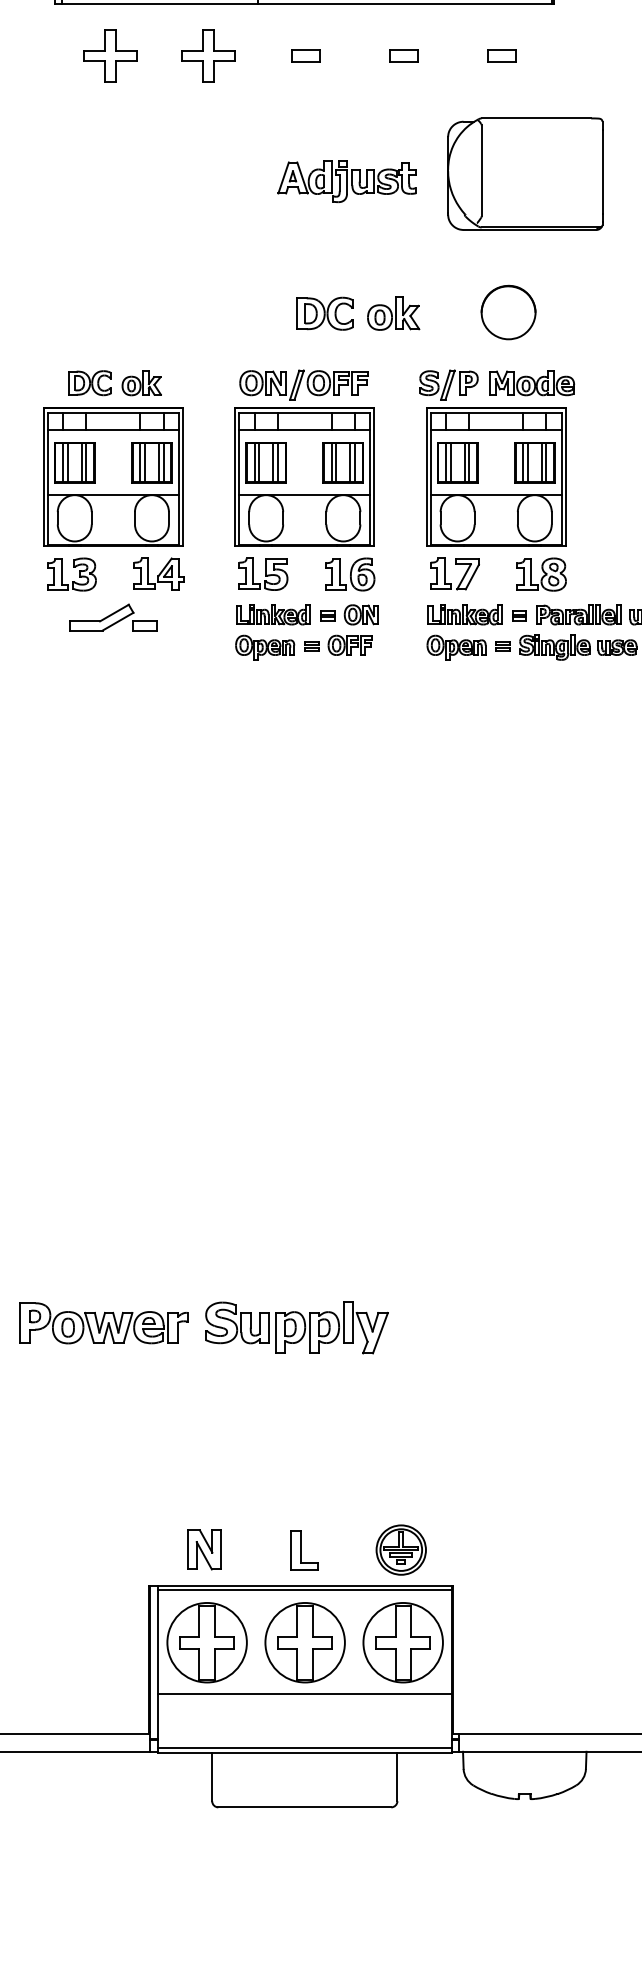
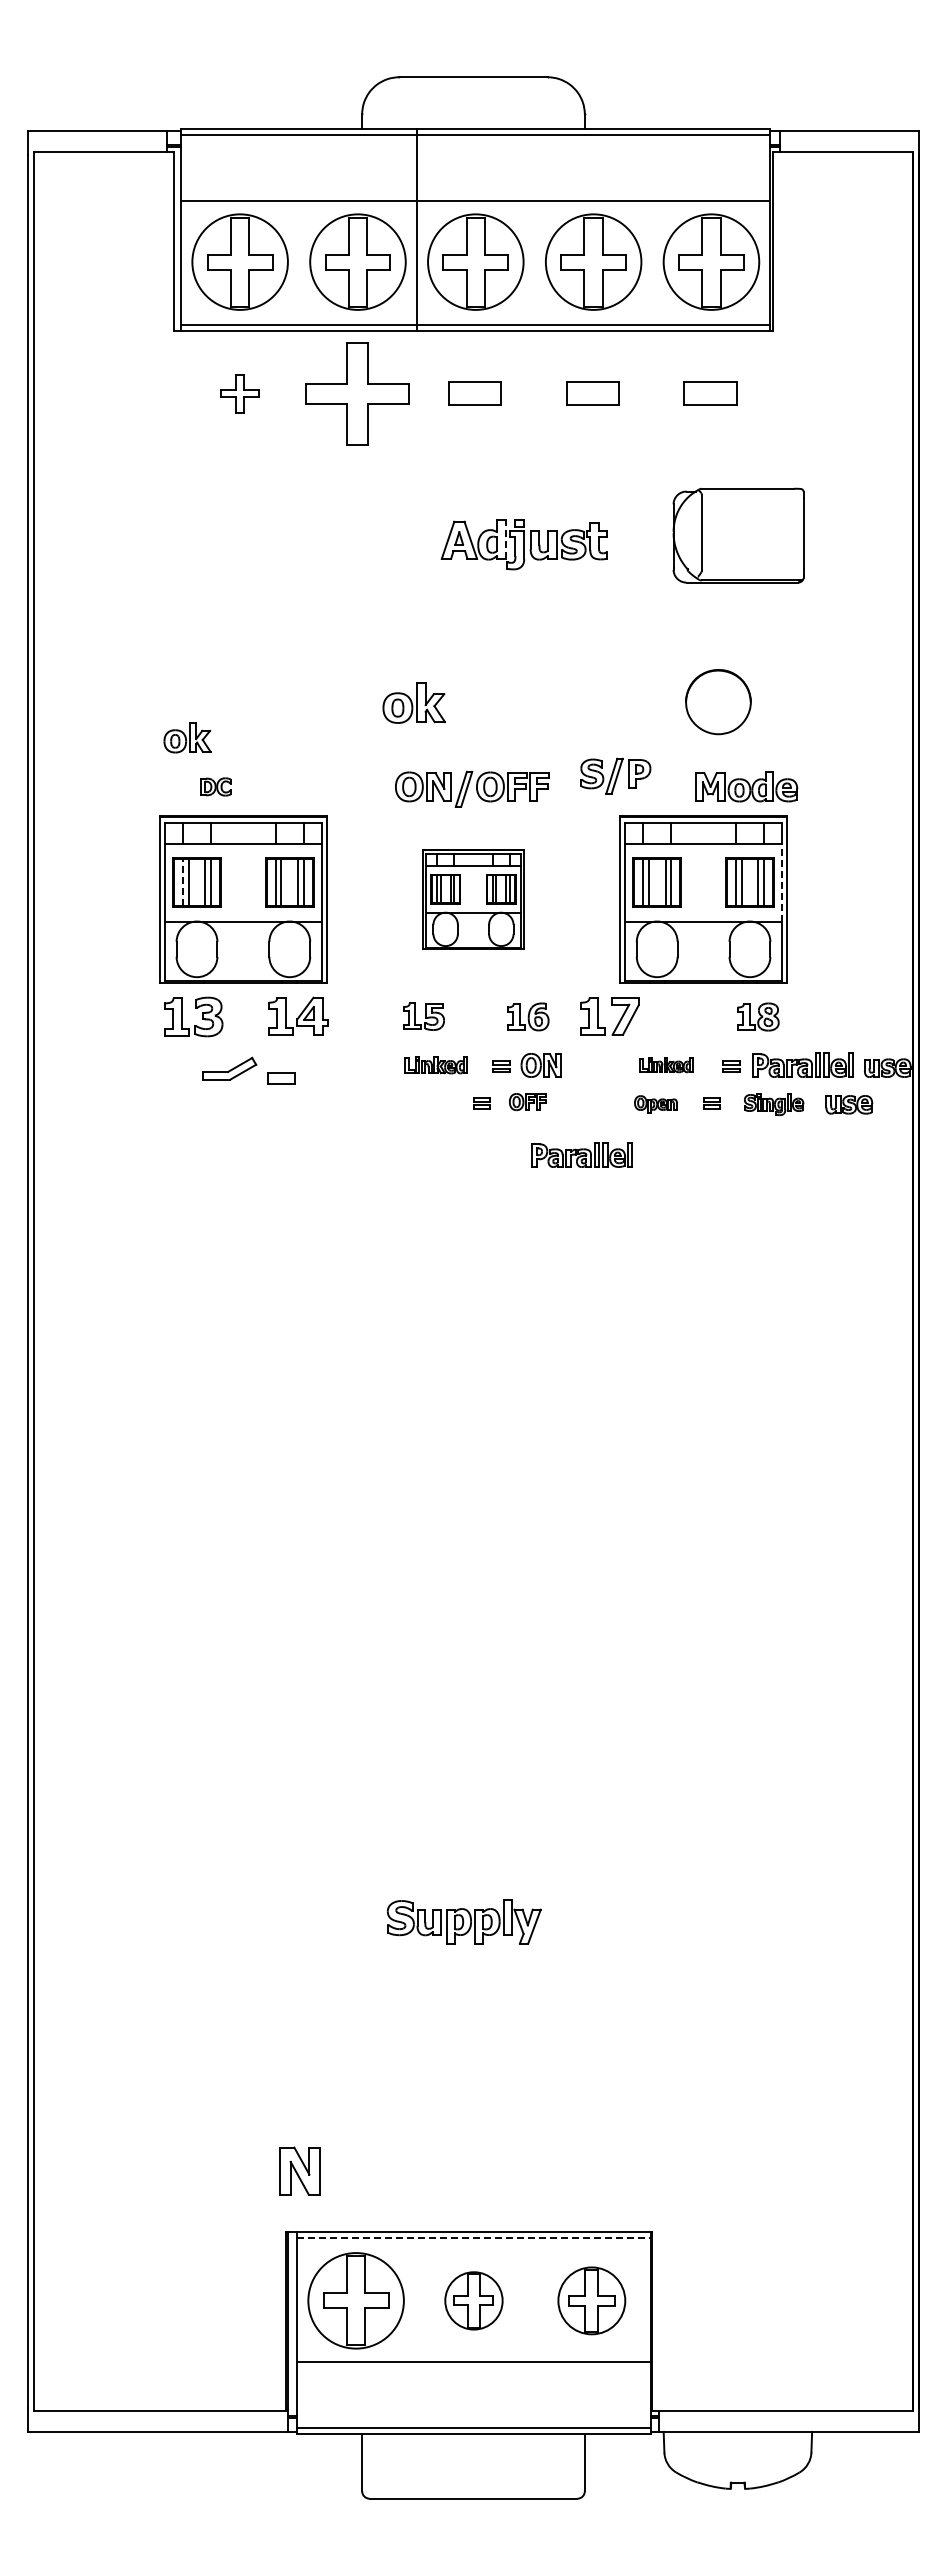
part: (110, 55) -> (239, 393), size x0.6
part: (208, 55) -> (357, 393), size x1.6
part: (305, 55) -> (474, 393), size x1.6
part: (403, 55) -> (592, 393), size x1.6
part: (501, 55) -> (710, 393), size x1.6
part: (525, 173) -> (738, 535), size x0.7
line: (331, 176) -> (505, 538), solid -> dashed
part: (393, 312) -> (414, 702), moved
part: (324, 313) -> (497, 703), removed
part: (90, 382) -> (215, 786), size x0.6
part: (141, 382) -> (187, 737), moved
part: (448, 384) -> (615, 775), moved
line: (63, 462) -> (183, 882), solid -> dashed
line: (561, 462) -> (782, 882), solid -> dashed
part: (304, 476) -> (473, 899), size x0.6
part: (263, 574) -> (423, 1016), size x0.7
part: (350, 574) -> (528, 1016), size x0.7
part: (541, 574) -> (758, 1016), size x0.7
part: (462, 578) -> (618, 1021), moved
part: (273, 614) -> (435, 1064), size x0.7
part: (464, 614) -> (665, 1064), size x0.6
part: (101, 617) -> (229, 1068), size x0.7
part: (349, 644) -> (527, 1101), size x0.7
part: (264, 647) -> (425, 1104), removed
part: (456, 647) -> (655, 1104), size x0.6
part: (554, 647) -> (773, 1104), size x0.7
part: (394, 688) -> (581, 1154), added
part: (103, 1322) -> (231, 1916), removed
part: (297, 1327) -> (464, 1921), size x0.7
part: (204, 1549) -> (299, 2170), moved
part: (304, 1550) -> (473, 2190), removed
part: (400, 1550) -> (588, 2189), removed
line: (304, 1590) -> (473, 2237), solid -> dashed
part: (304, 1642) -> (473, 2300), size x0.6
part: (402, 1642) -> (591, 2300), size x0.7

